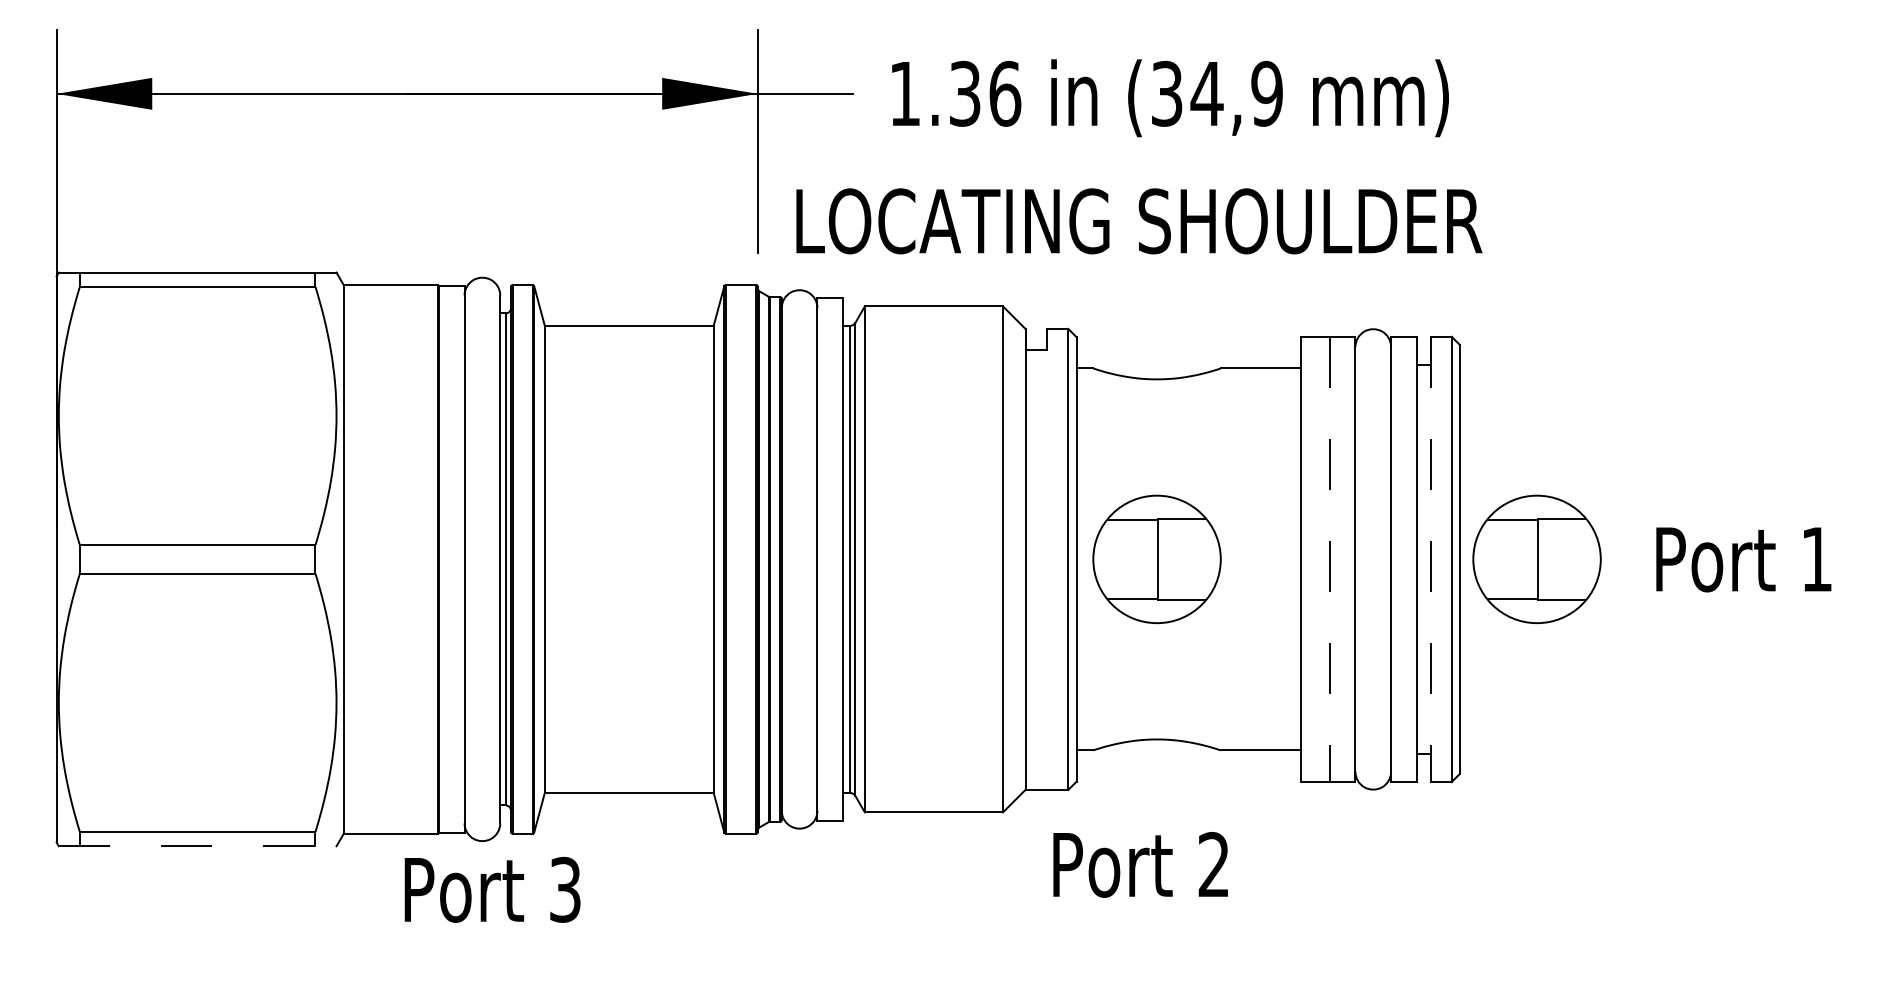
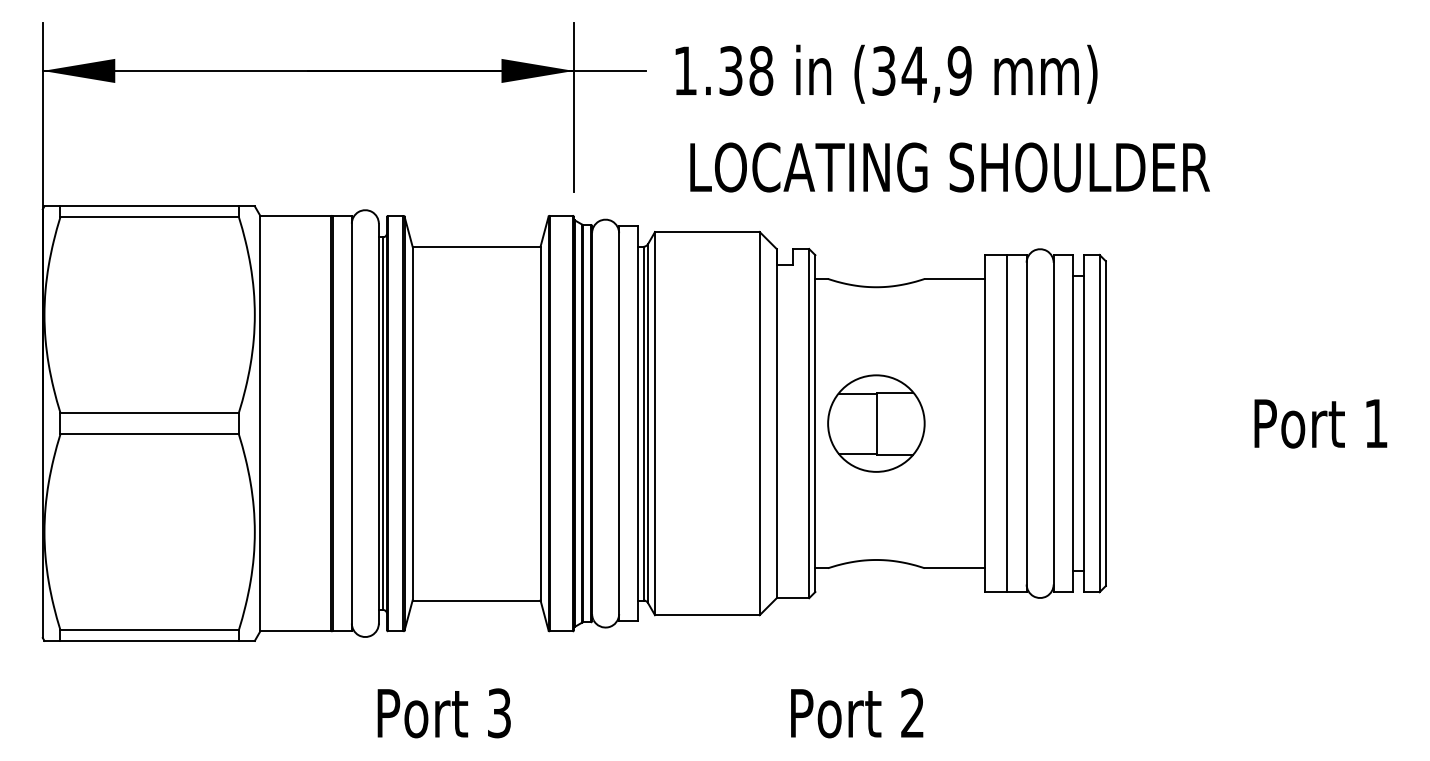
text: (1005, 93) -> (761, 70), 1.36 -> 1.38
text: (1139, 221) -> (950, 167), moved
line: (1329, 559) -> (1007, 423), dashed -> solid
line: (1430, 559) -> (1083, 423), dashed -> solid
part: (1536, 559) -> (1163, 423), removed
line: (197, 846) -> (149, 641), dashed -> solid
text: (1140, 864) -> (857, 713), moved
text: (492, 889) -> (444, 713), moved

